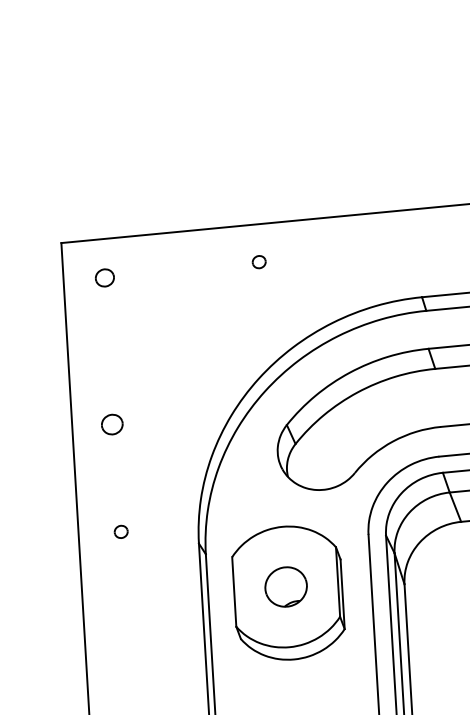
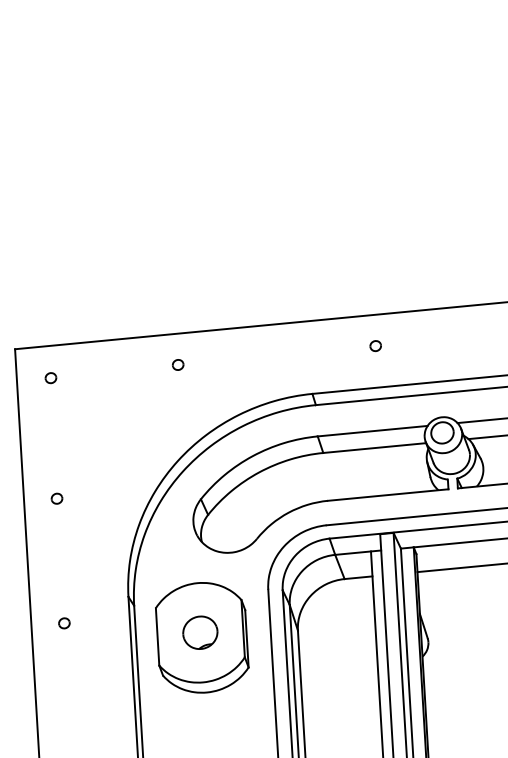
part: (104, 278) -> (50, 378), size x0.71
part: (111, 424) -> (56, 498), size x0.62
part: (121, 532) -> (64, 623), moved

